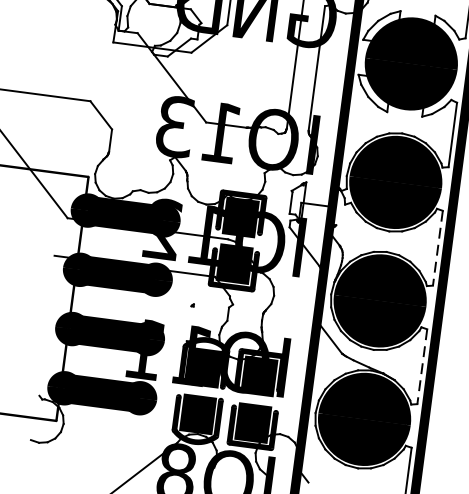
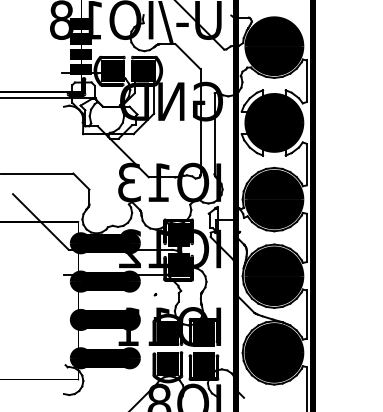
line: (437, 249) -> (306, 238), dashed -> solid
line: (421, 368) -> (306, 315), dashed -> solid

